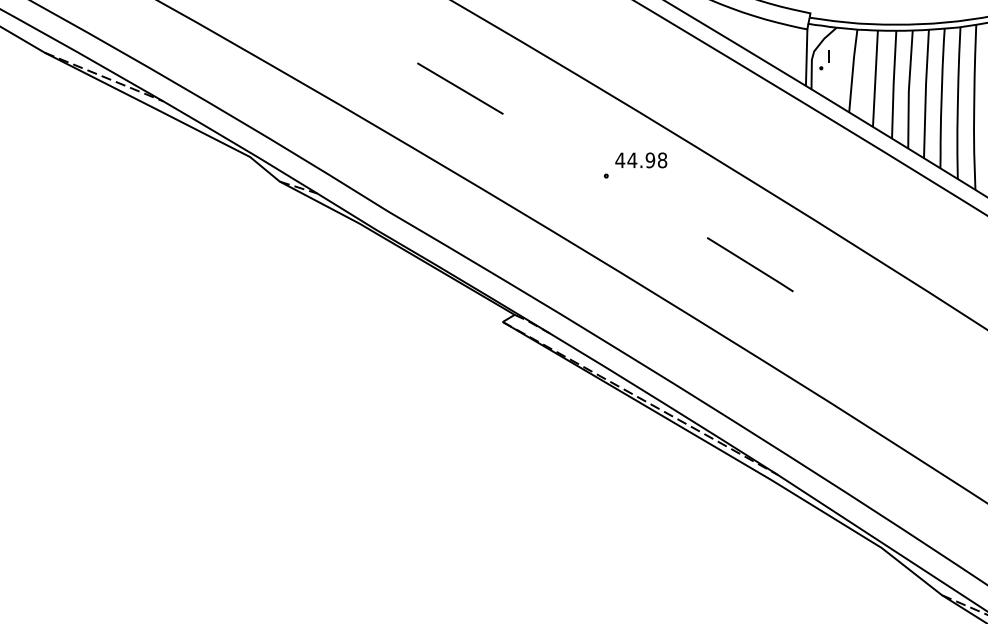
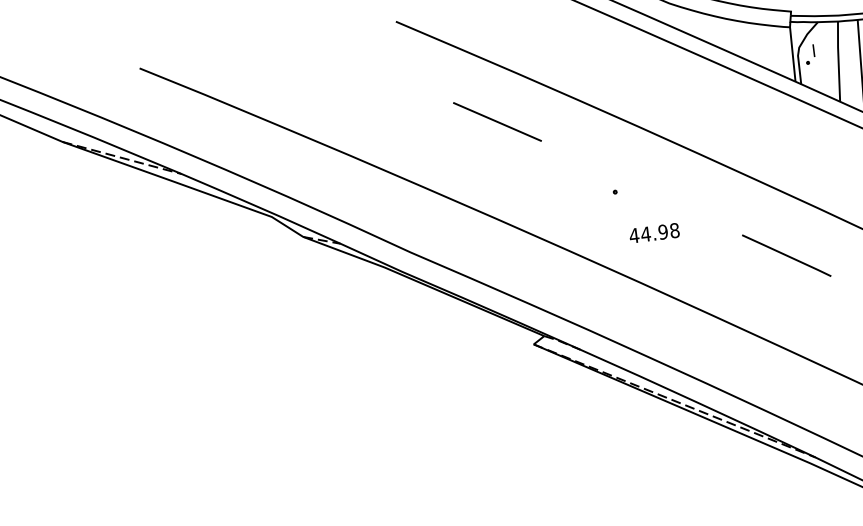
line: (460, 88) -> (497, 121), moved
text: (641, 160) -> (654, 233), moved
line: (749, 264) -> (785, 255), moved

